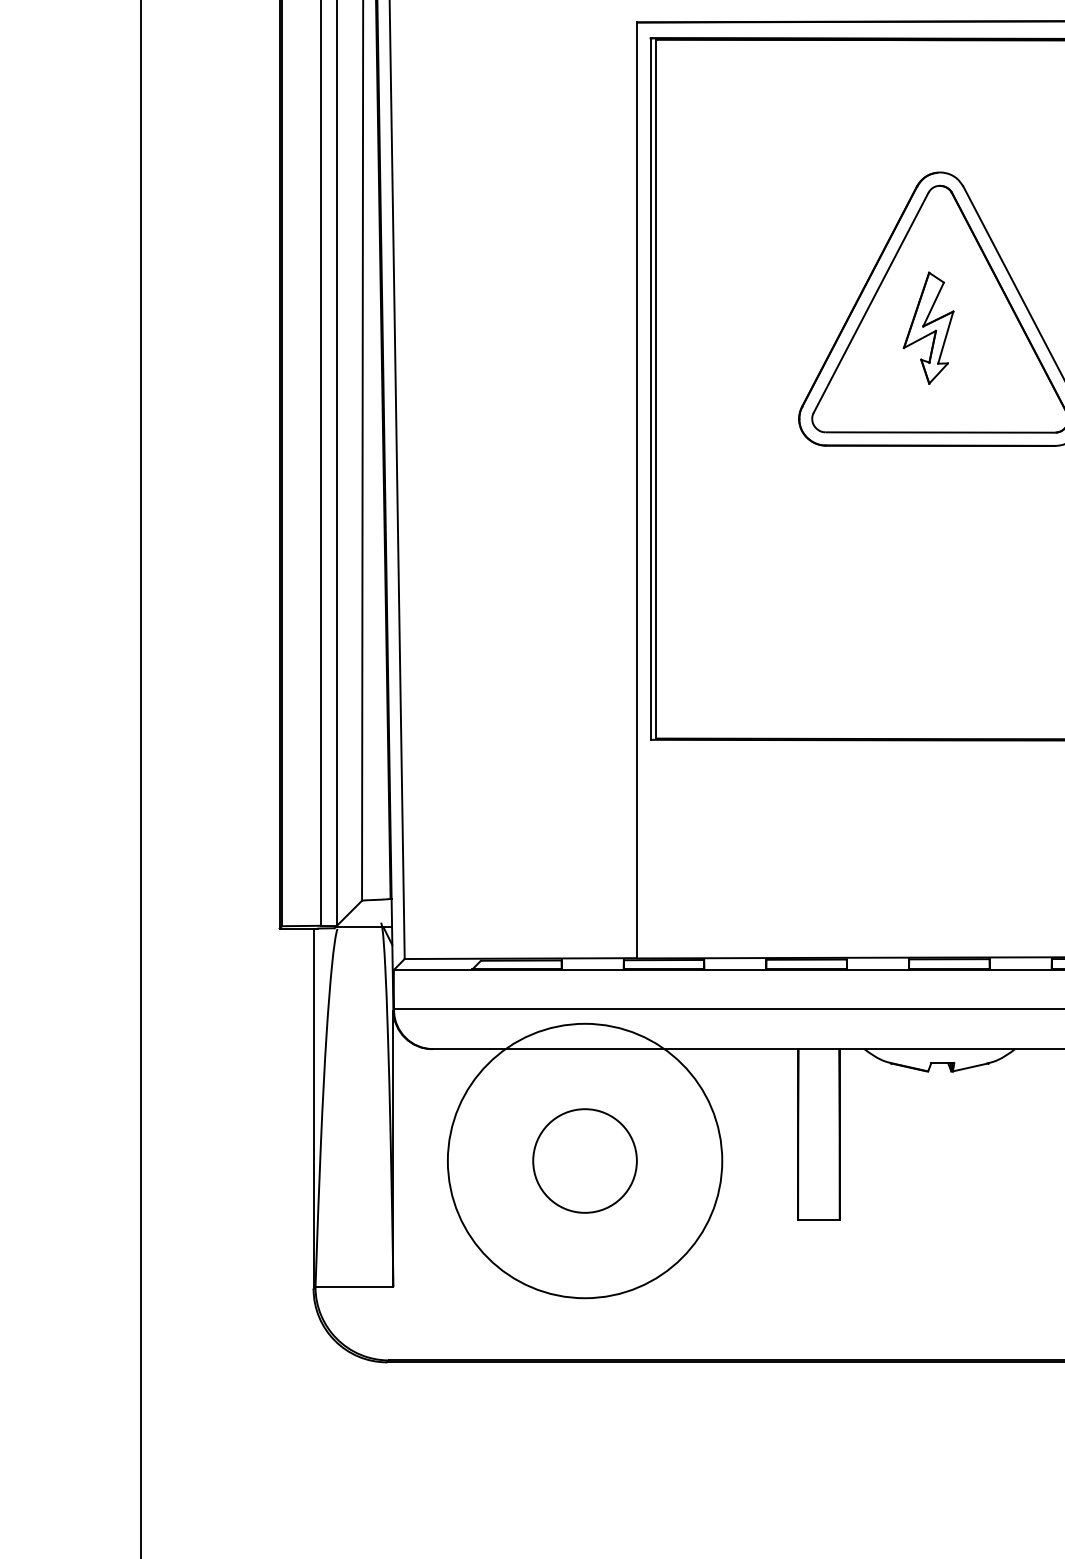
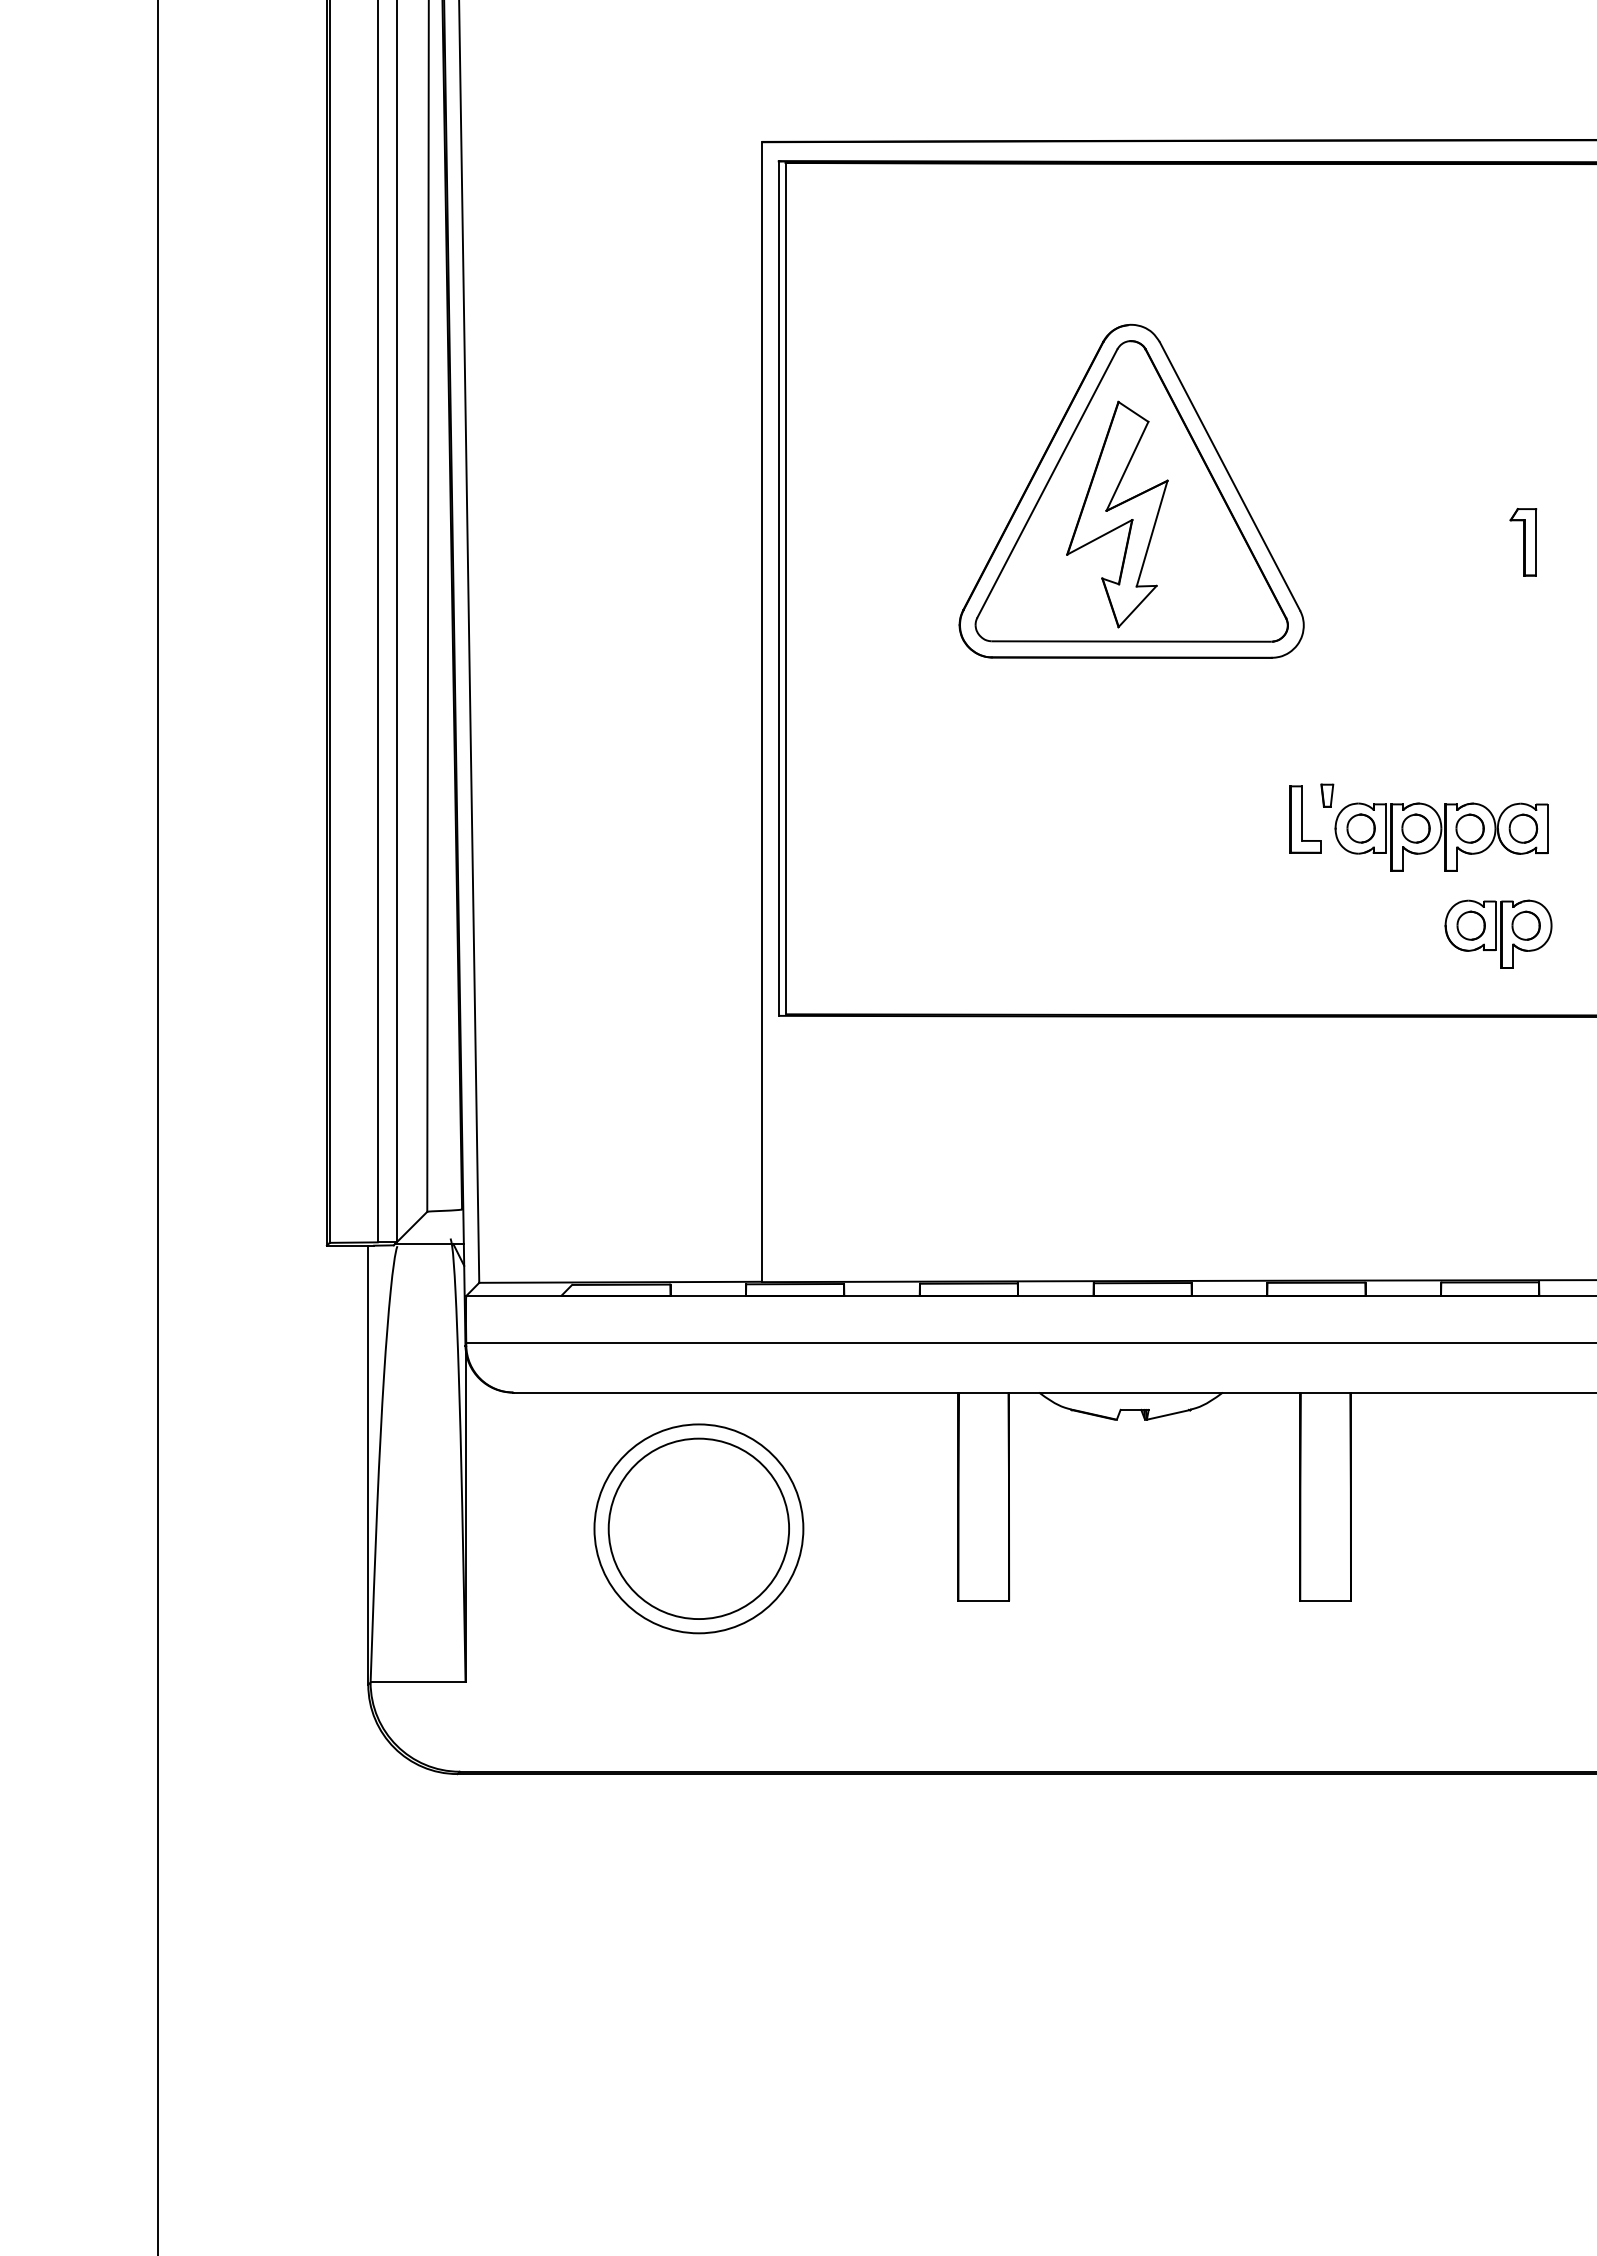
part: (928, 328) -> (1117, 514), size x1.67
circle: (584, 1160) -> (698, 1528), size x0.62
circle: (584, 1160) -> (698, 1528), size x1.43

